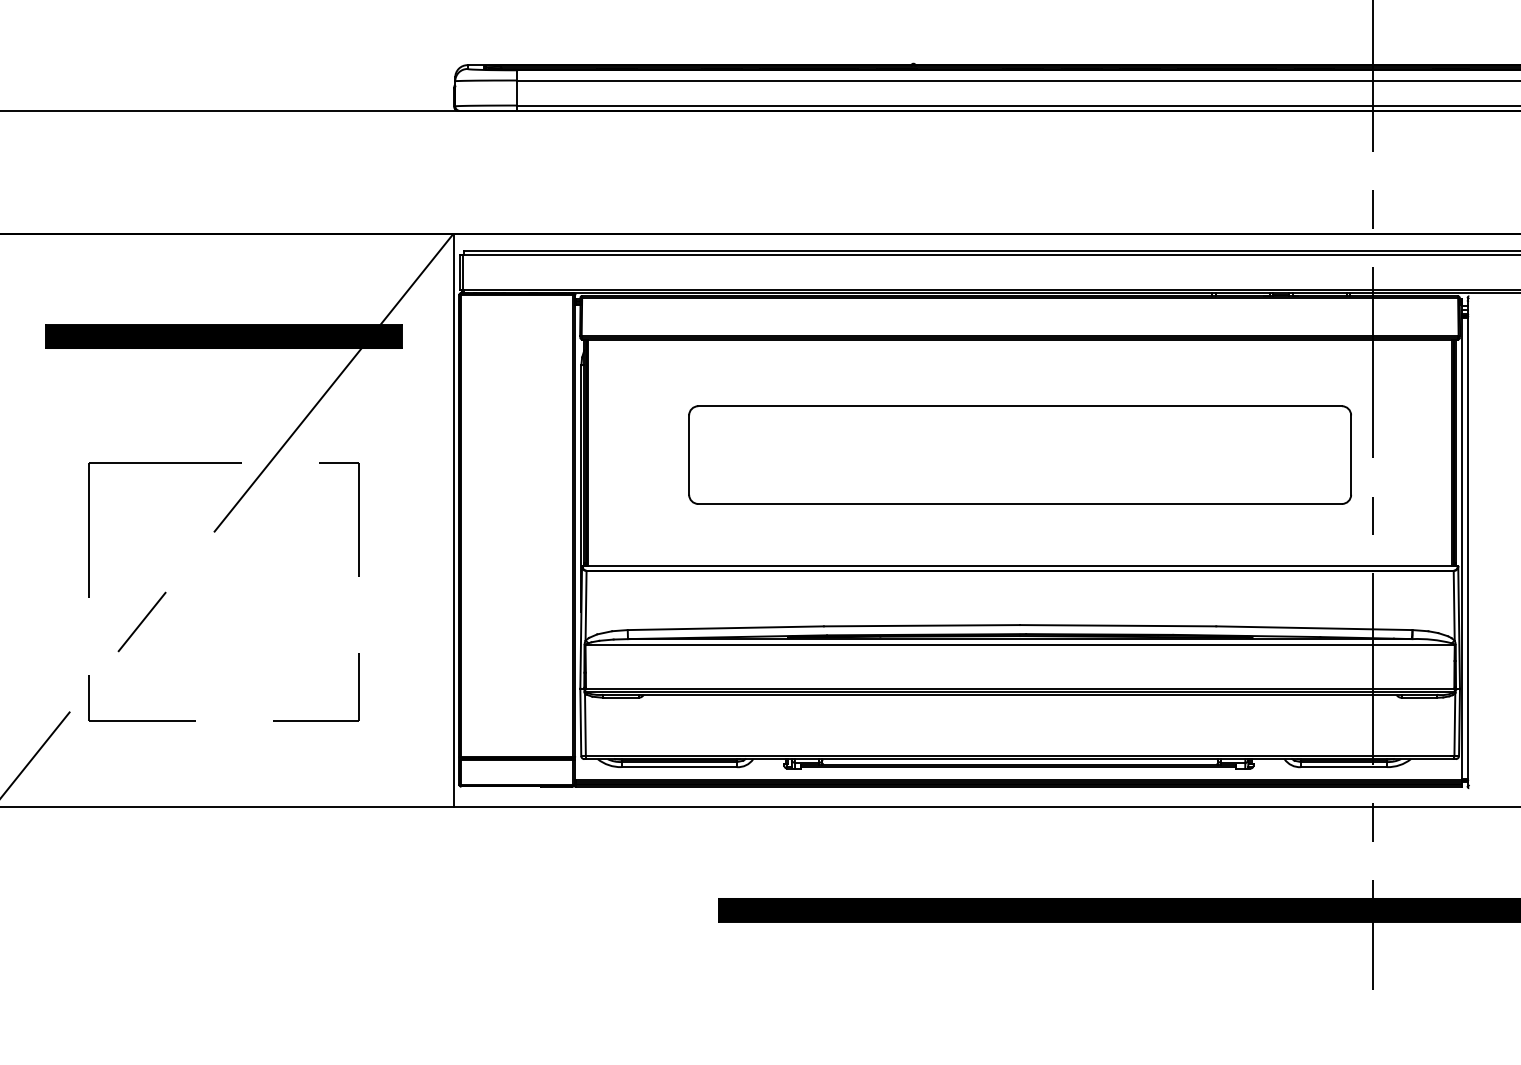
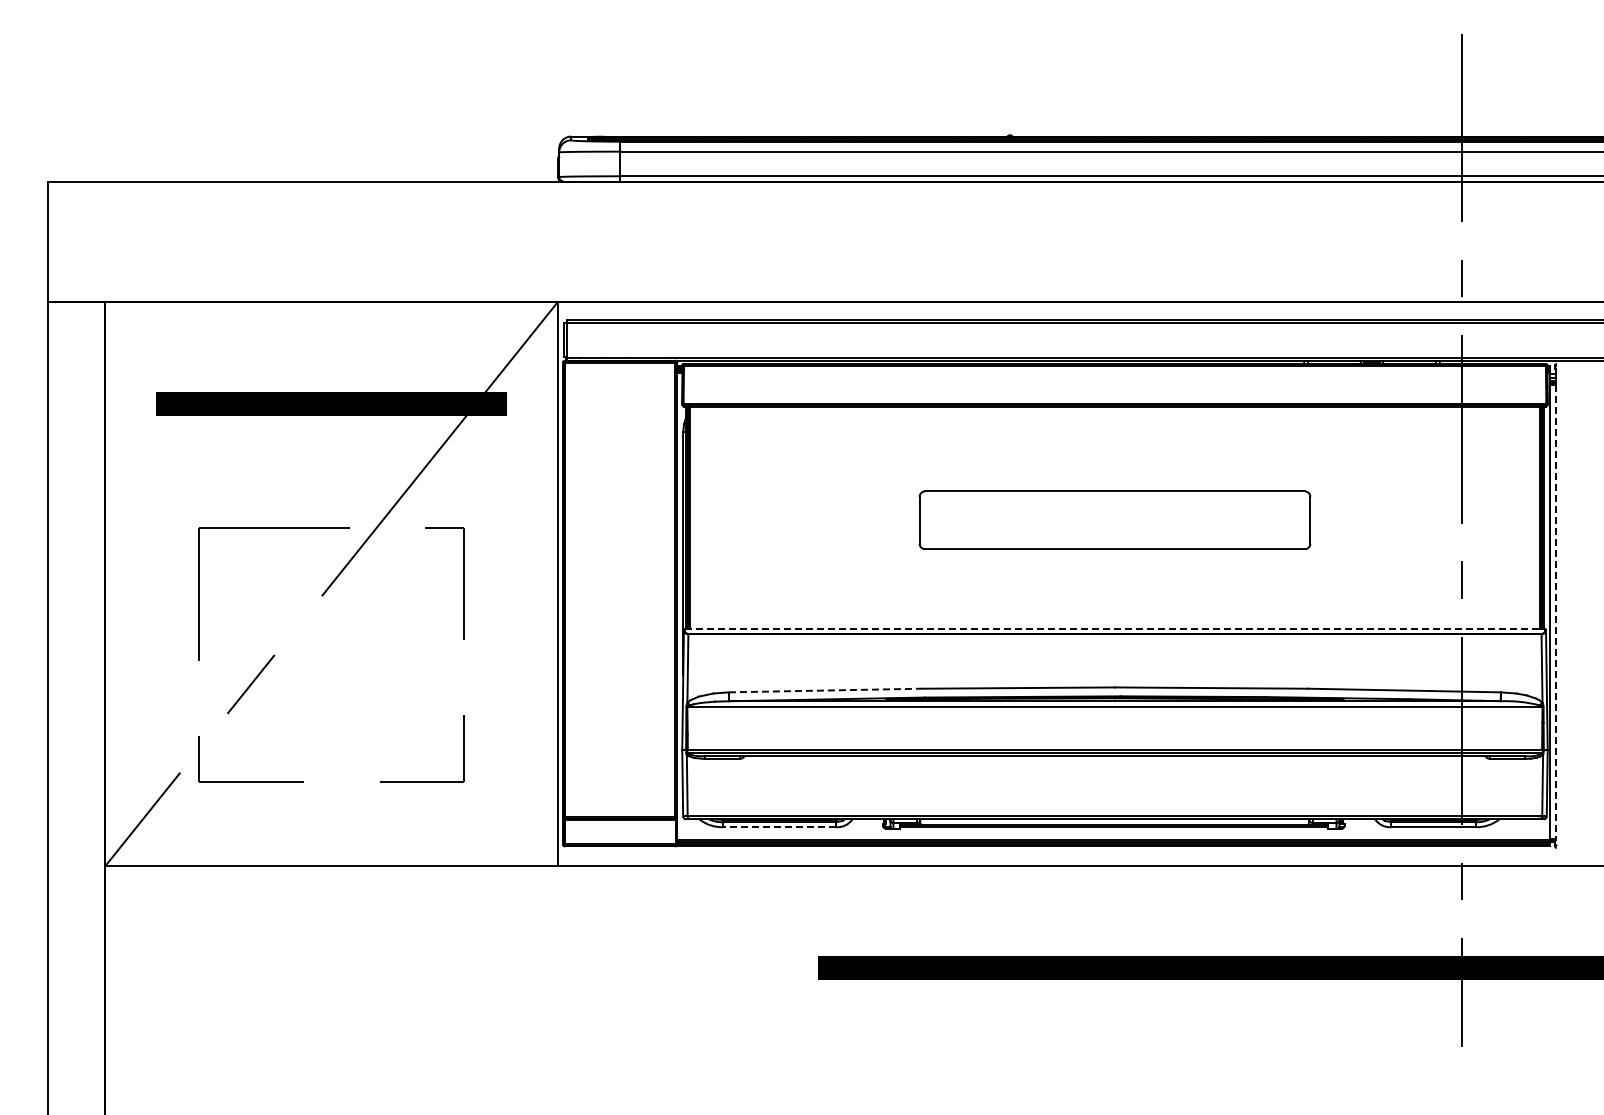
part: (1019, 455) -> (1114, 520), size x0.6
line: (1467, 548) -> (1555, 612), solid -> dashed
line: (1020, 566) -> (1115, 629), solid -> dashed
line: (725, 628) -> (825, 690), solid -> dashed
line: (679, 767) -> (779, 827), solid -> dashed

